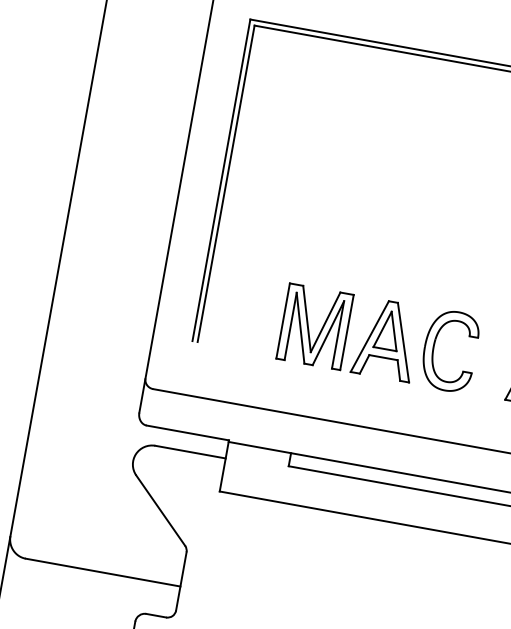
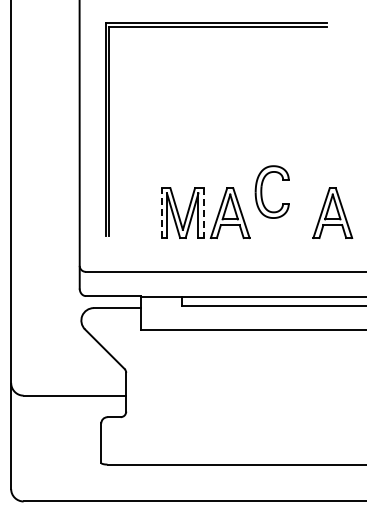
line: (282, 321) -> (161, 213), solid -> dashed
line: (346, 332) -> (203, 213), solid -> dashed
part: (435, 347) -> (262, 191), moved

